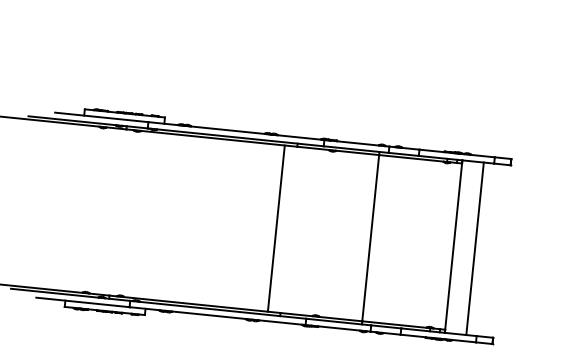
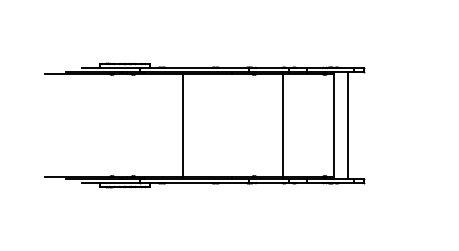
line: (276, 228) -> (182, 125), moved

